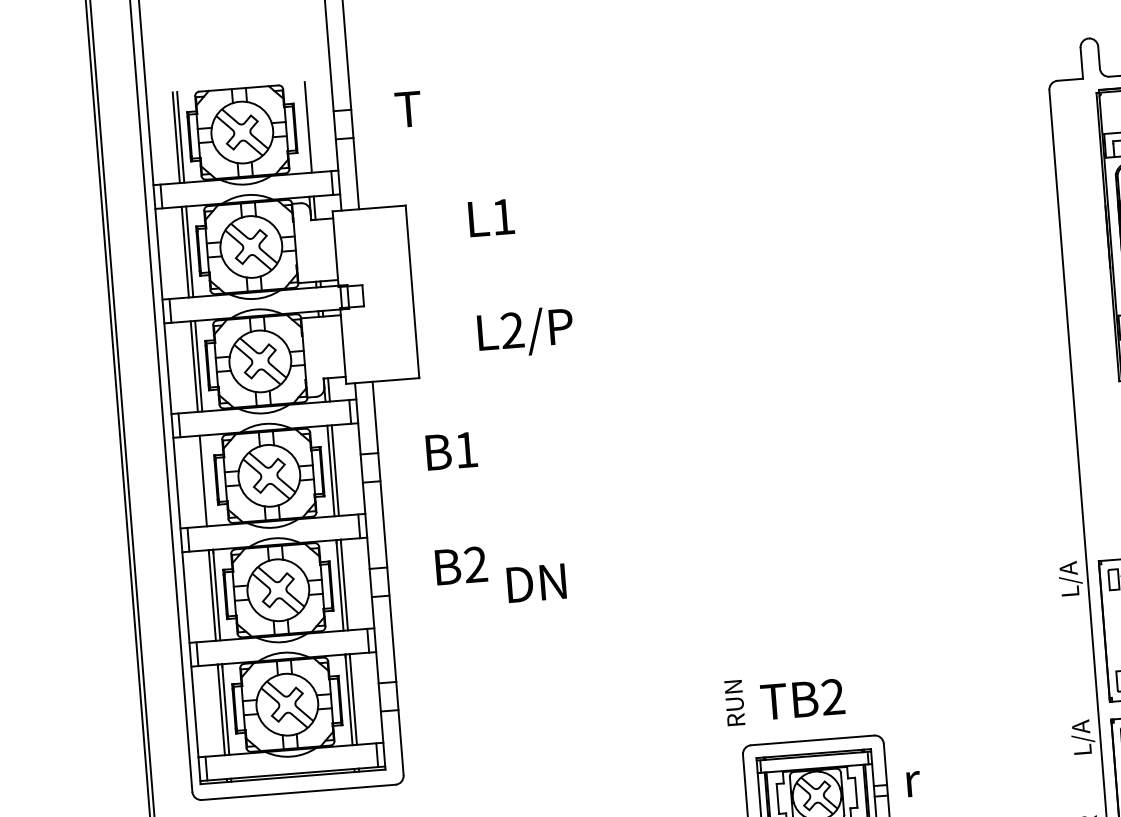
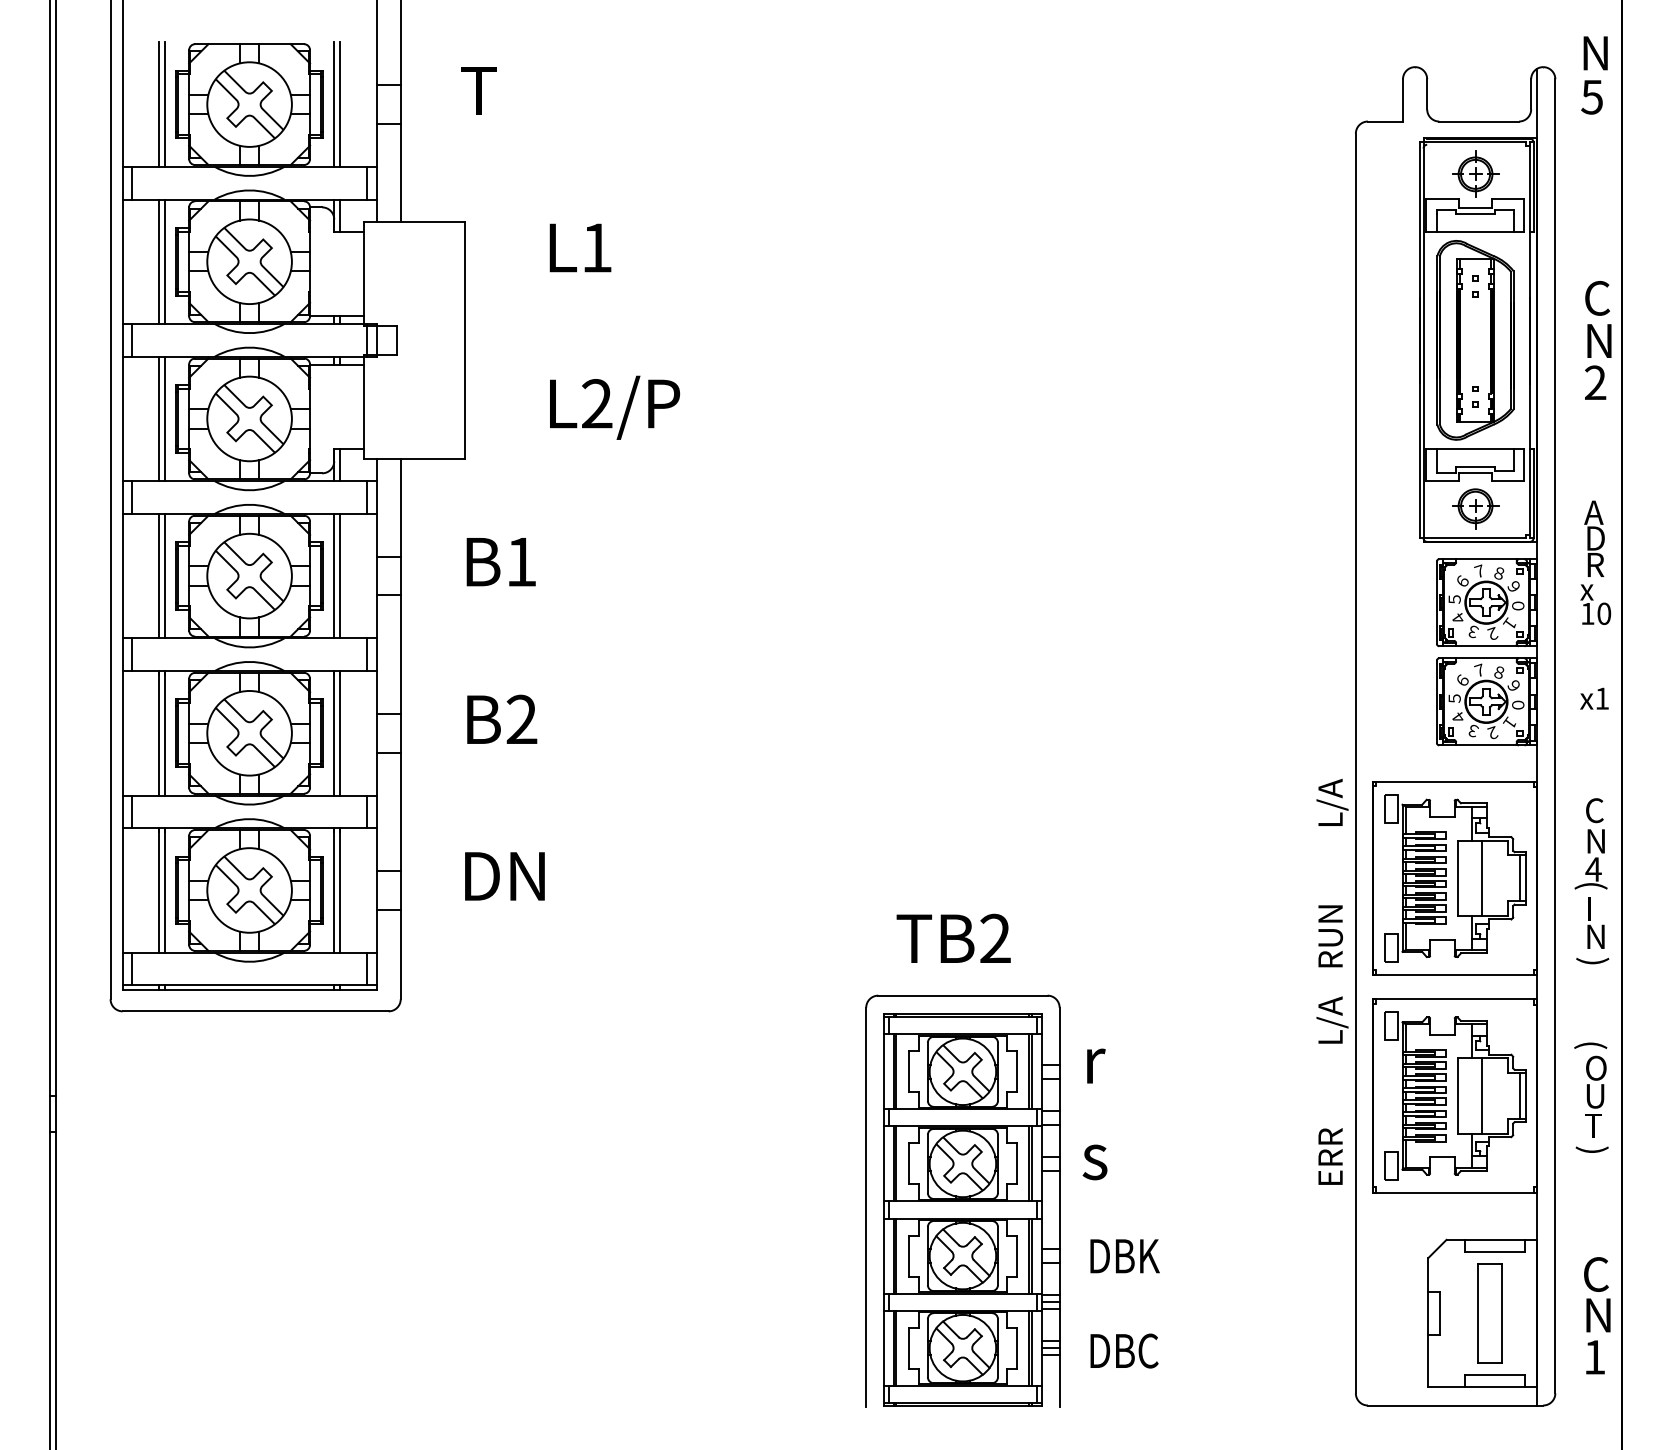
line: (304, 127) -> (334, 104), added
line: (207, 480) -> (164, 575), added
text: (536, 583) -> (504, 876), moved
text: (734, 703) -> (1330, 936), moved

